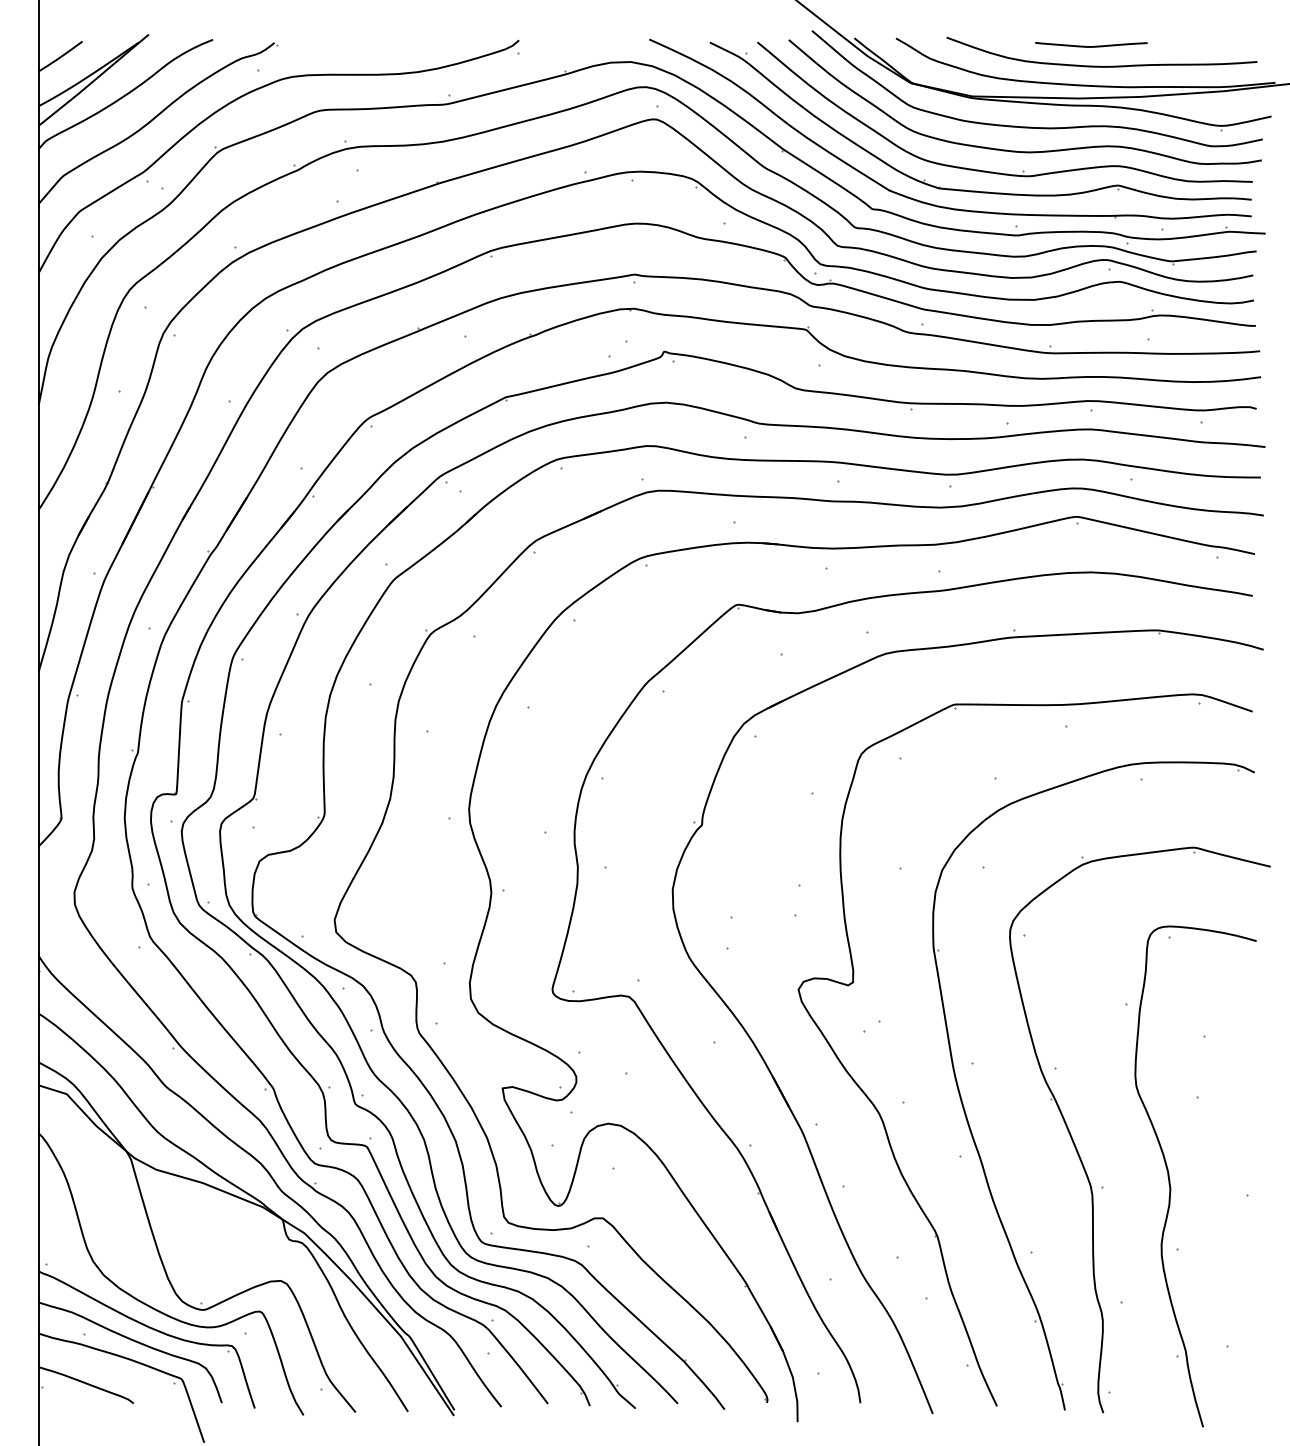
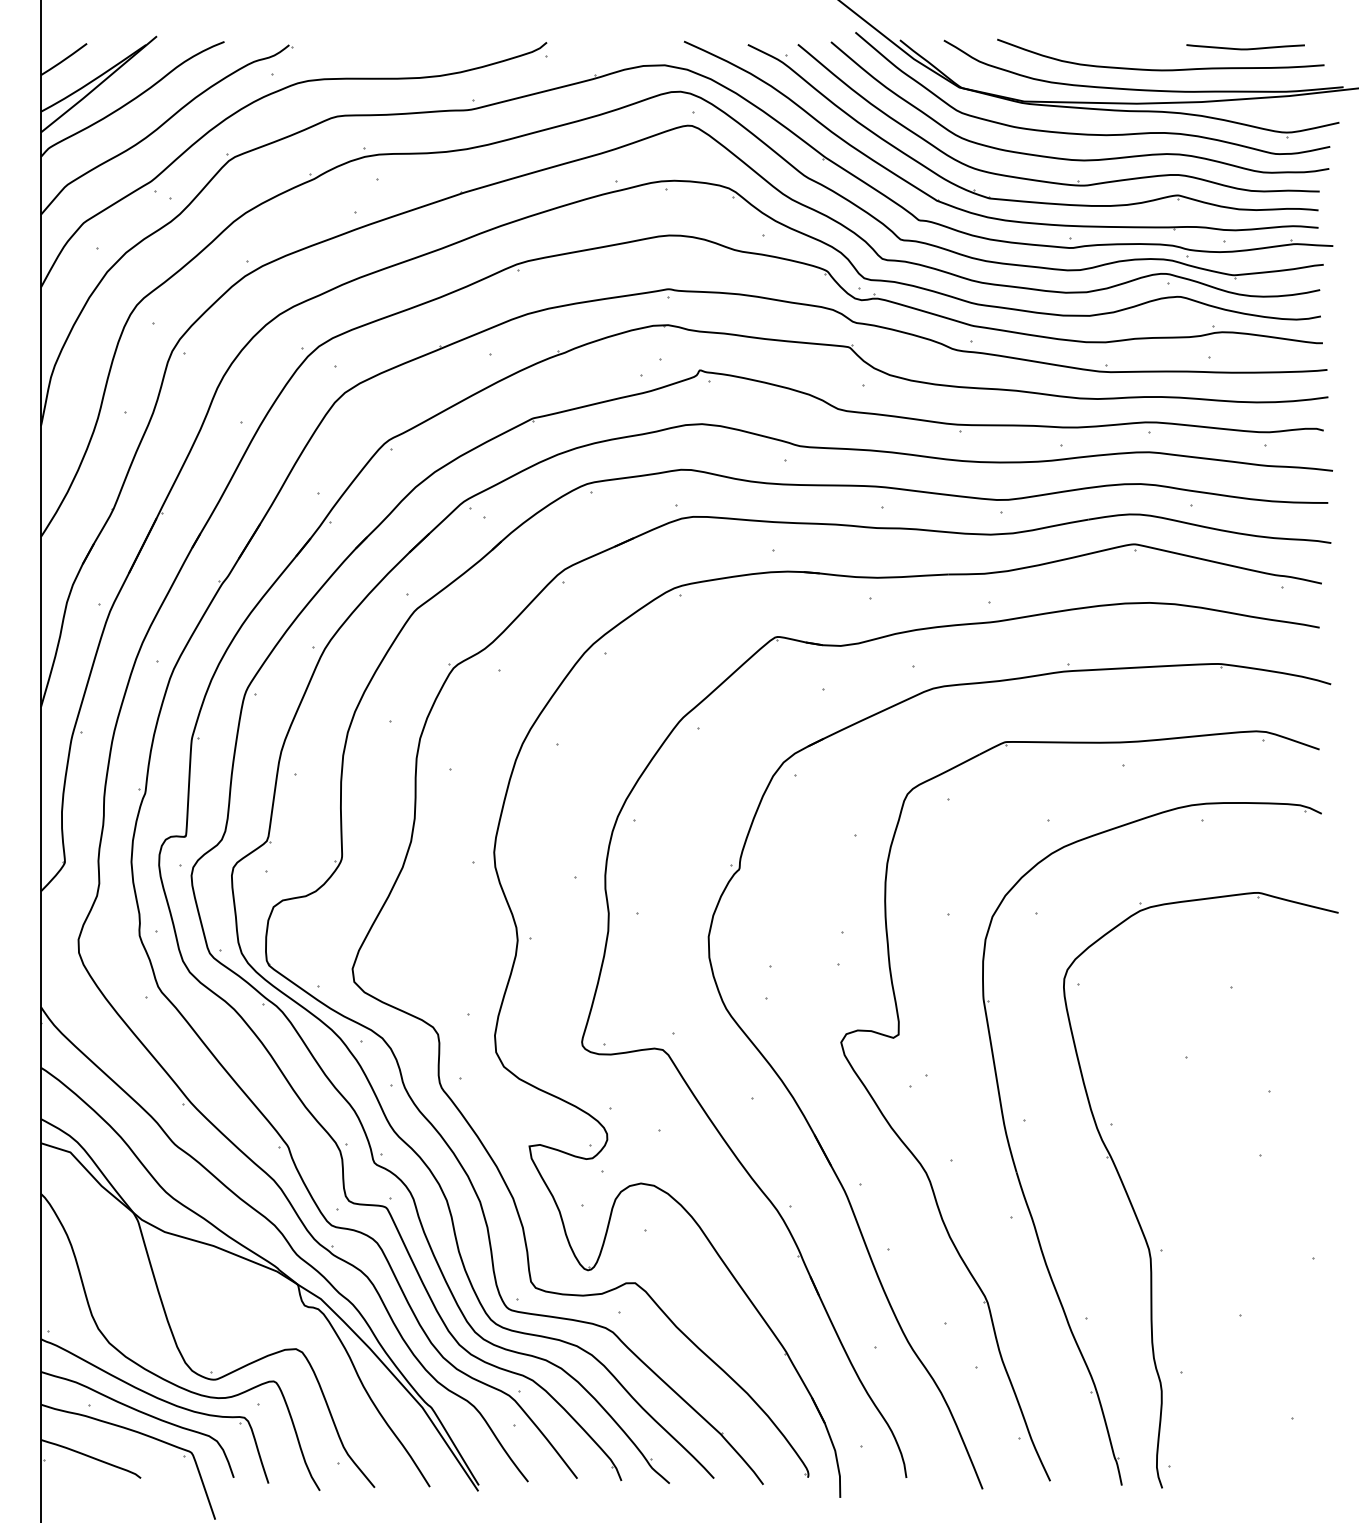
curve: (1091, 46) -> (1245, 48), moved
part: (1170, 1176) -> (1232, 1239), removed

